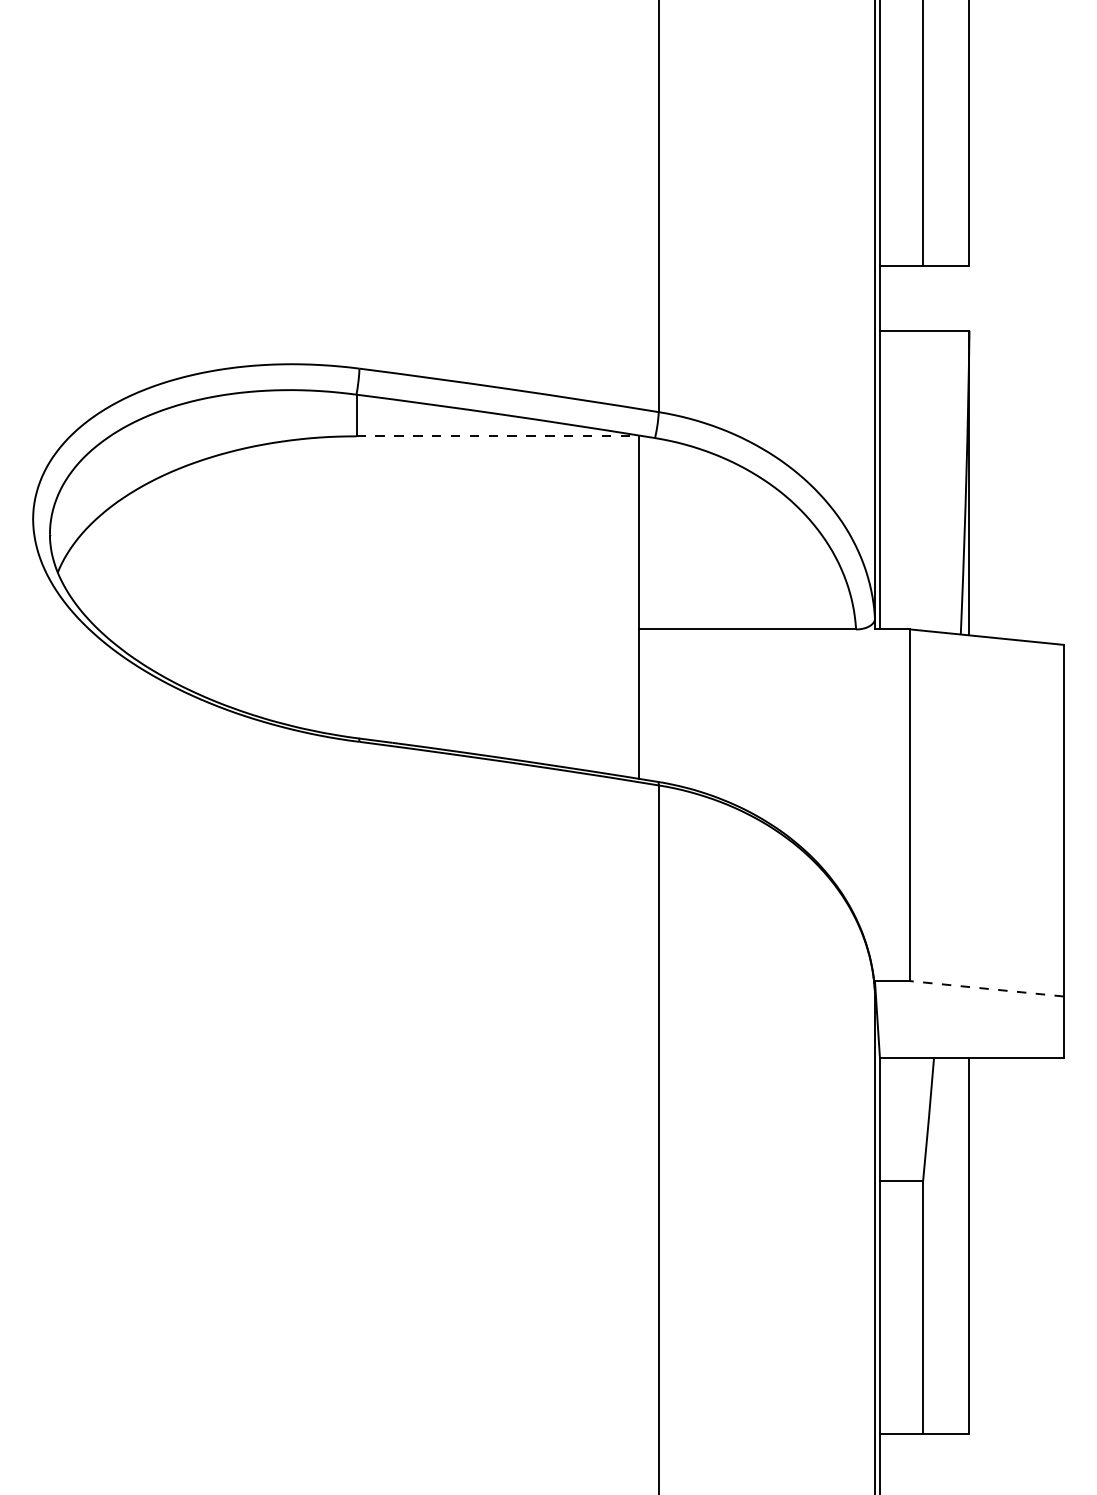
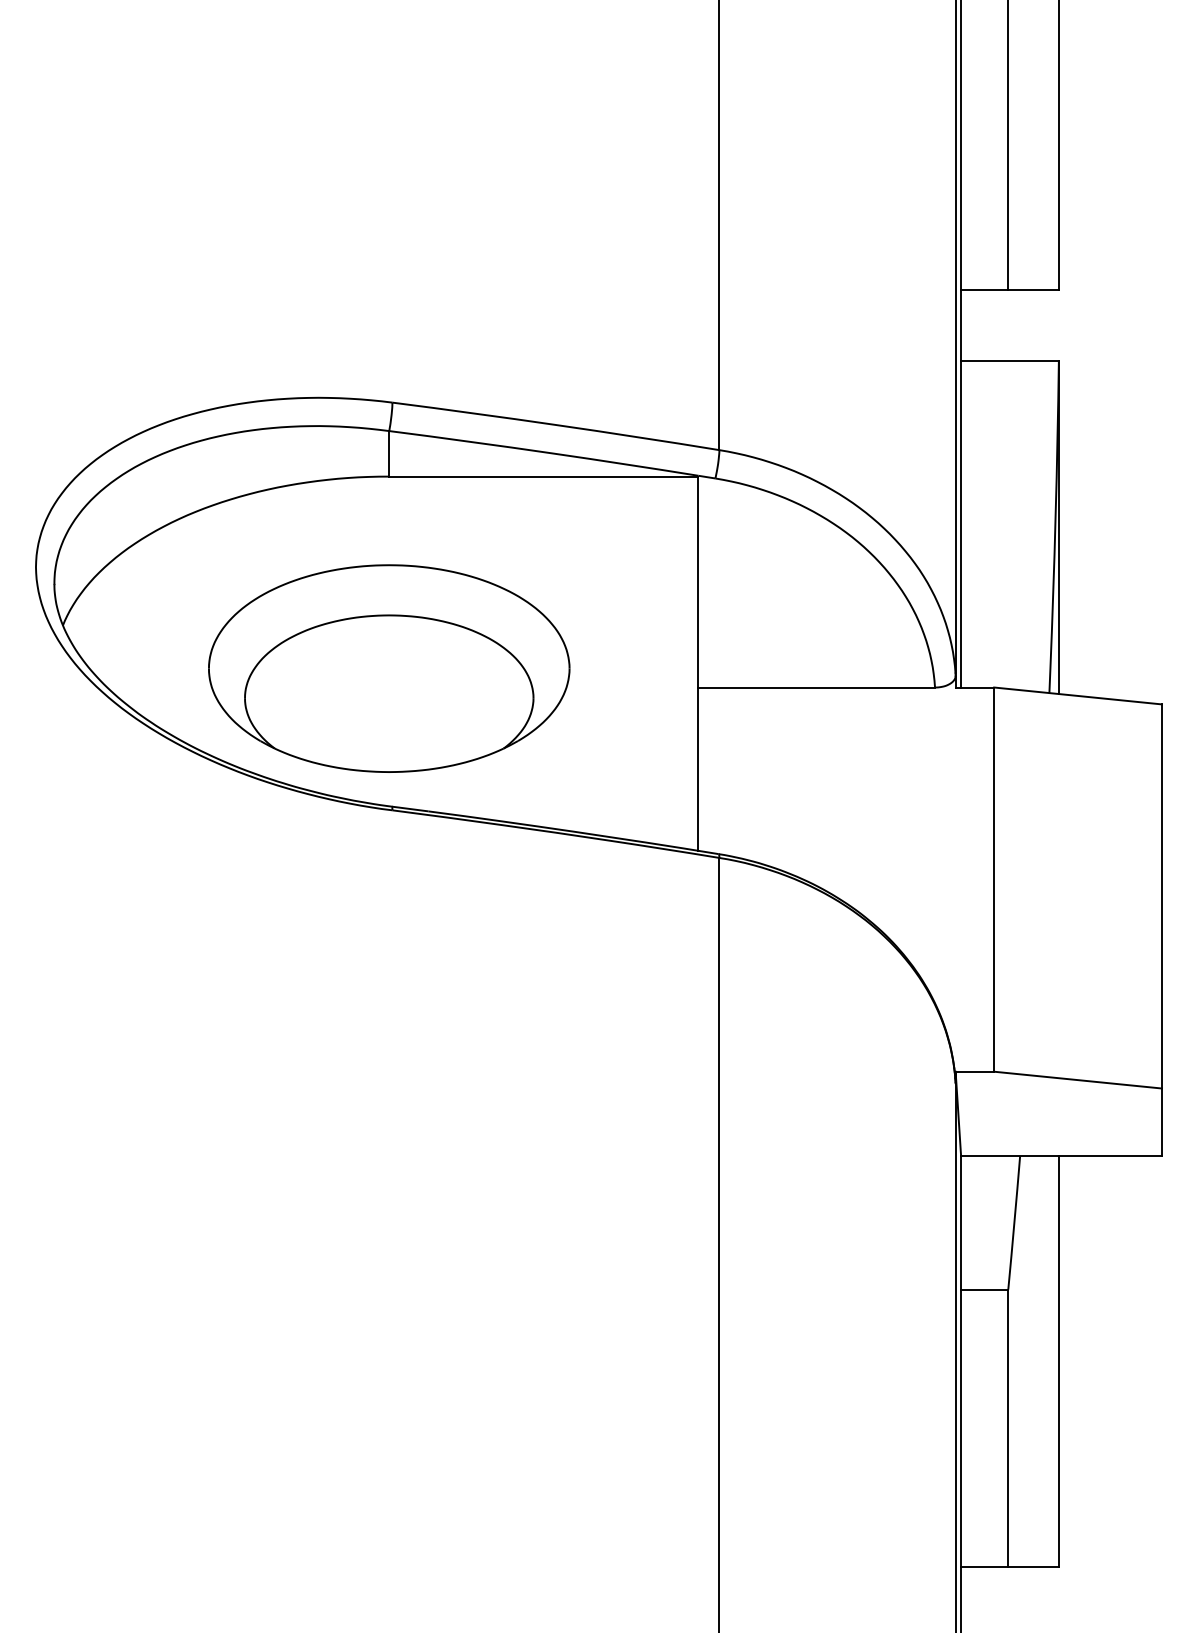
line: (497, 436) -> (543, 476), dashed -> solid
part: (356, 612) -> (389, 668), added
line: (986, 989) -> (1077, 1080), dashed -> solid

